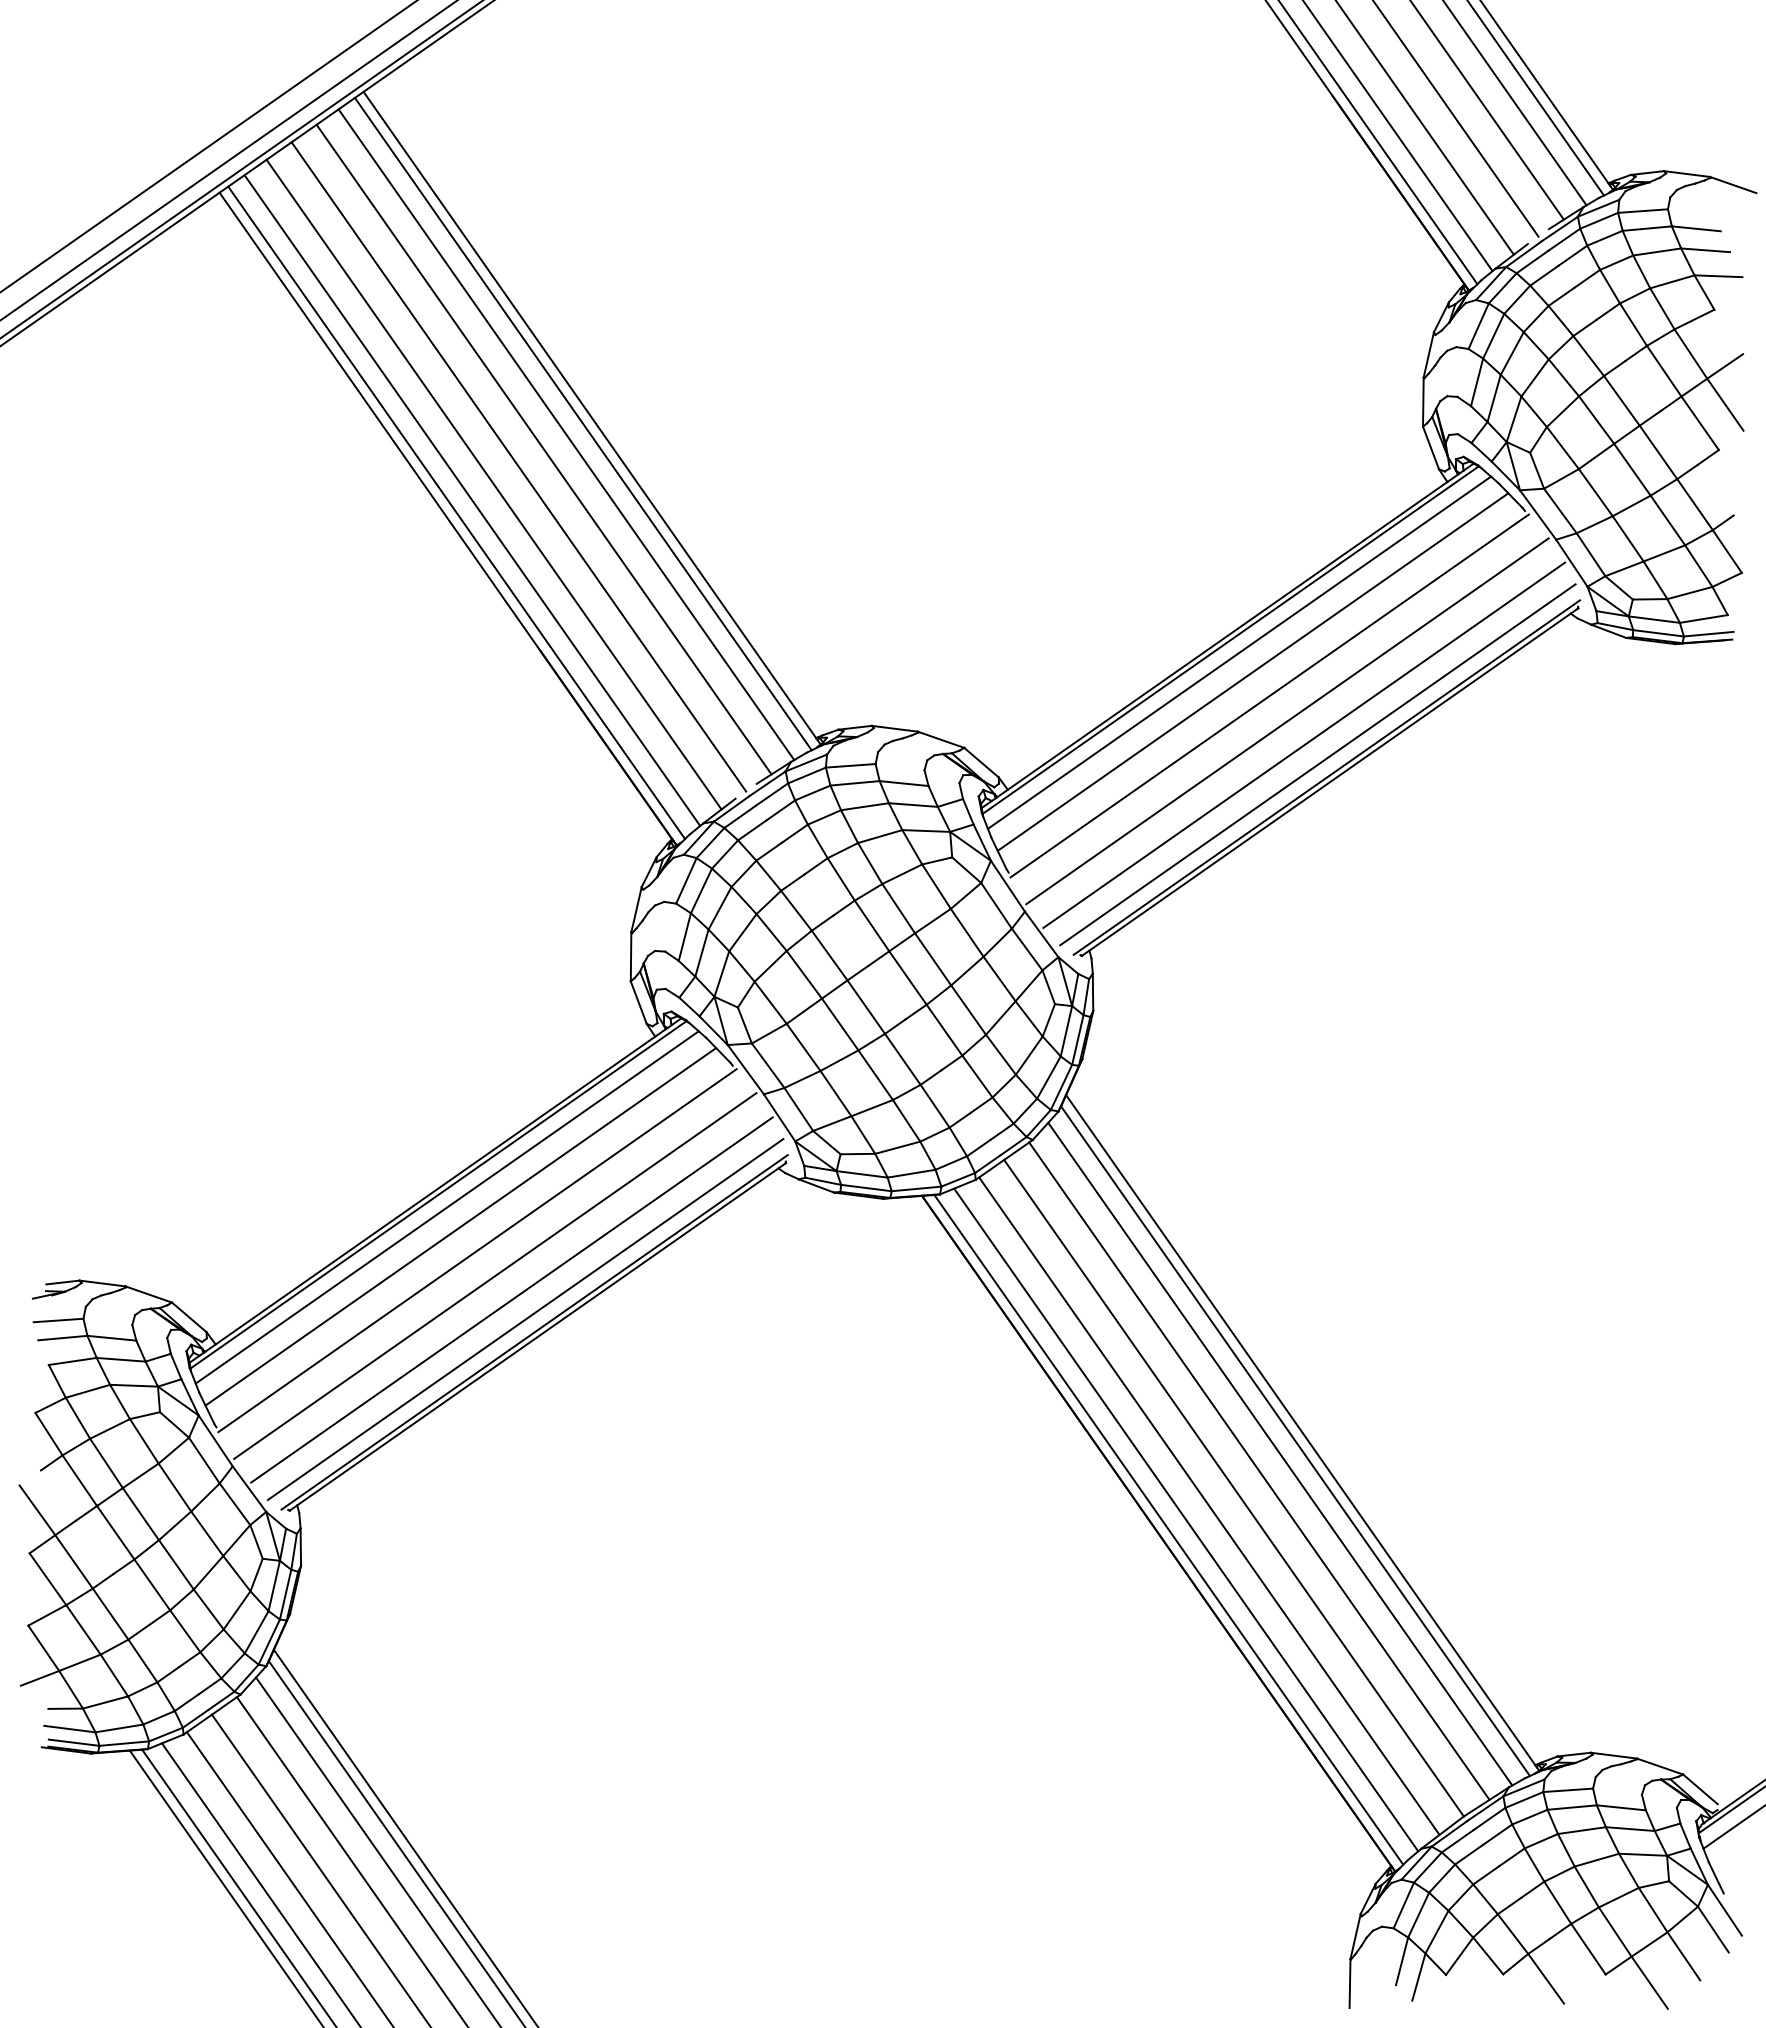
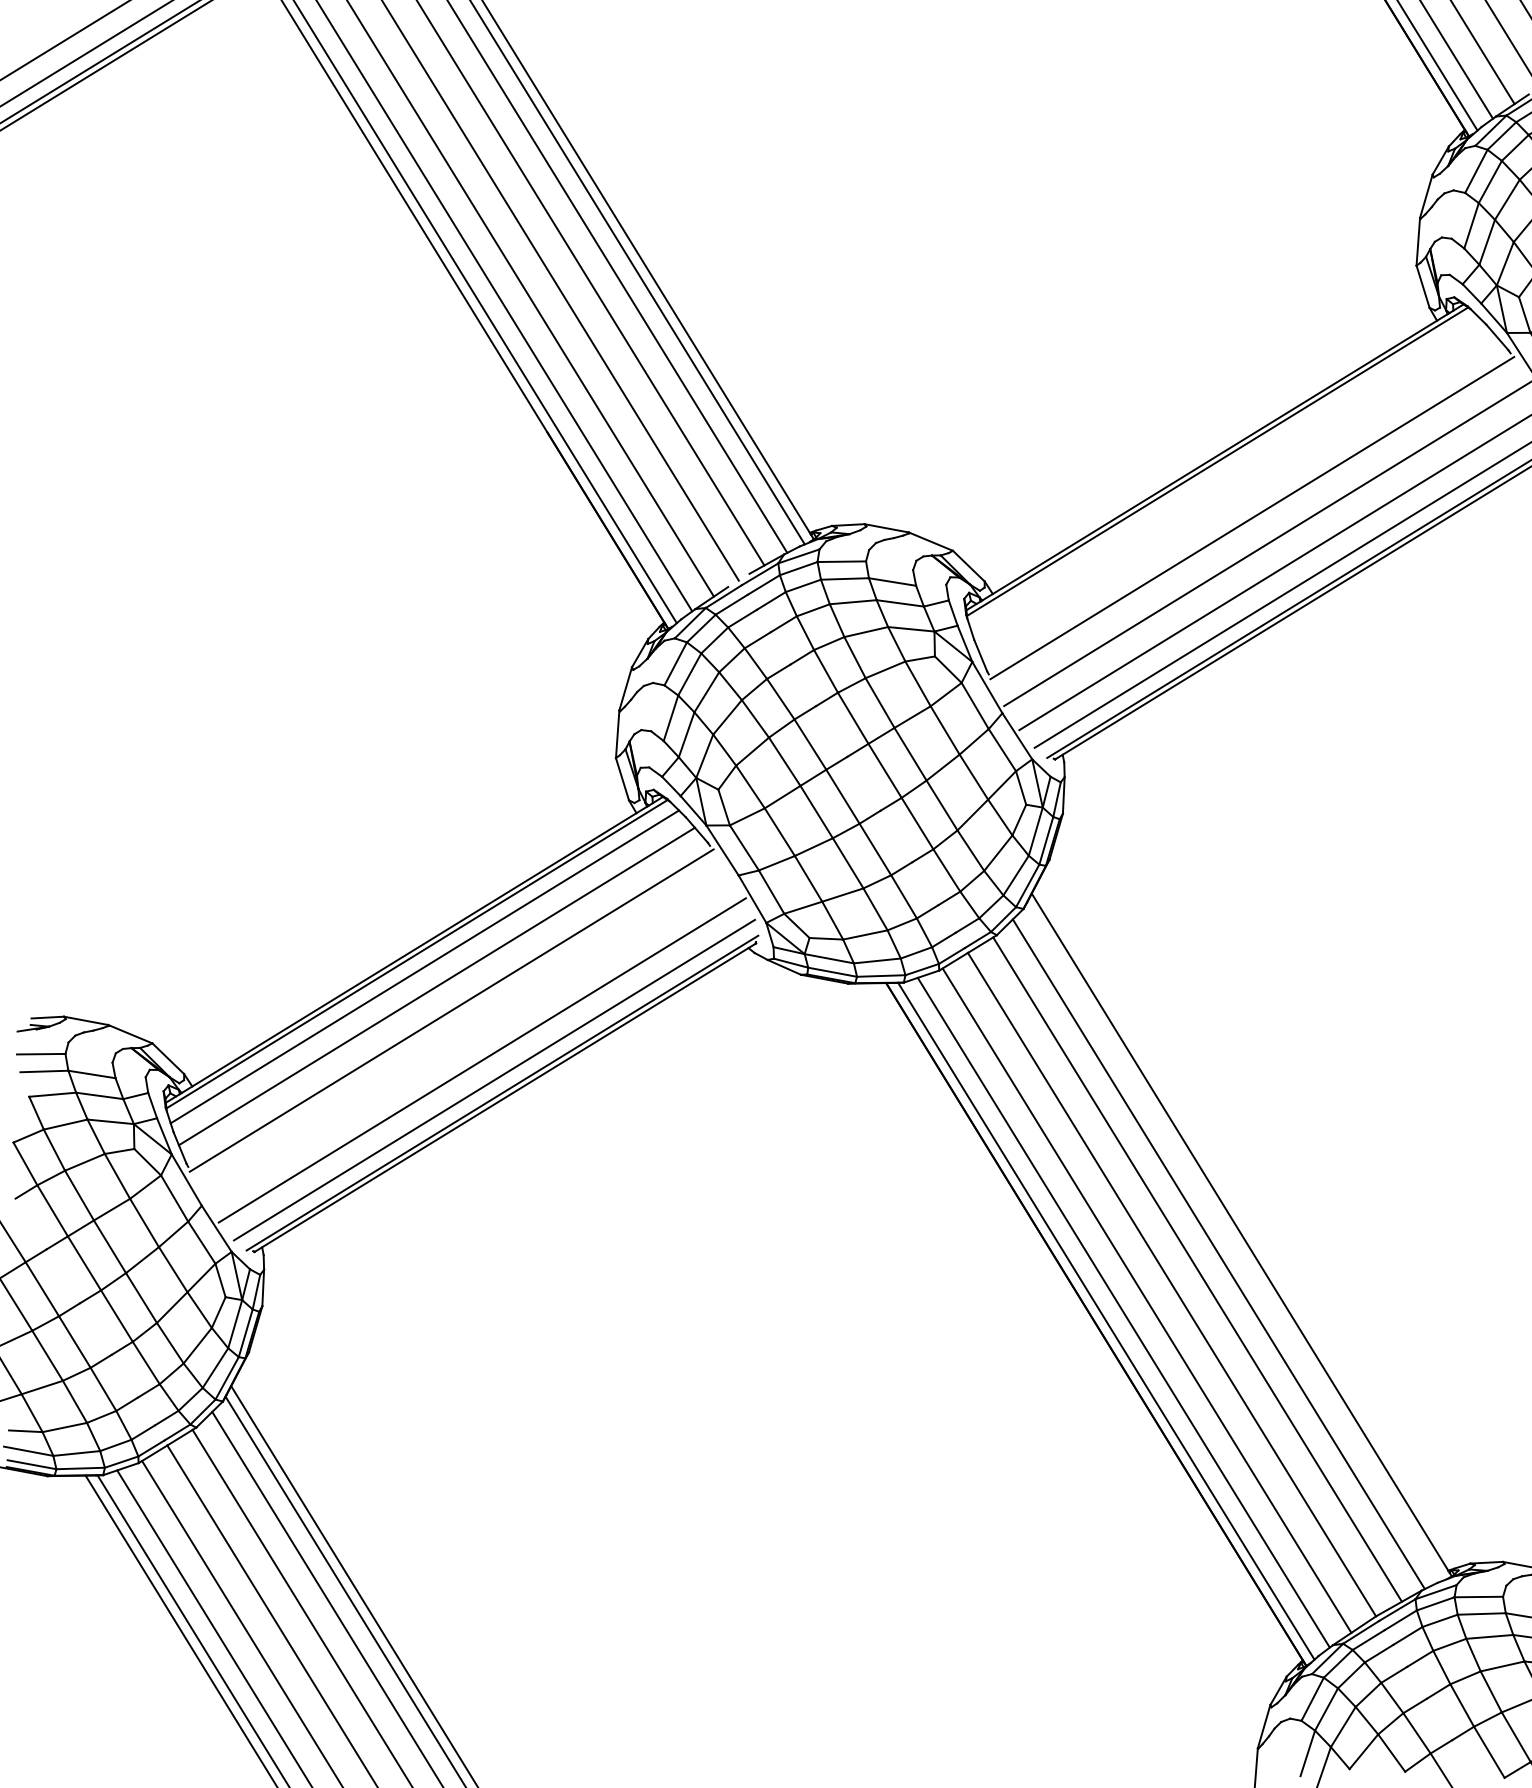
line: (1238, 652) -> (1224, 474), removed
line: (1252, 671) -> (1237, 493), removed
line: (495, 1275) -> (467, 1035), removed
line: (1295, 1440) -> (1234, 1241), removed

